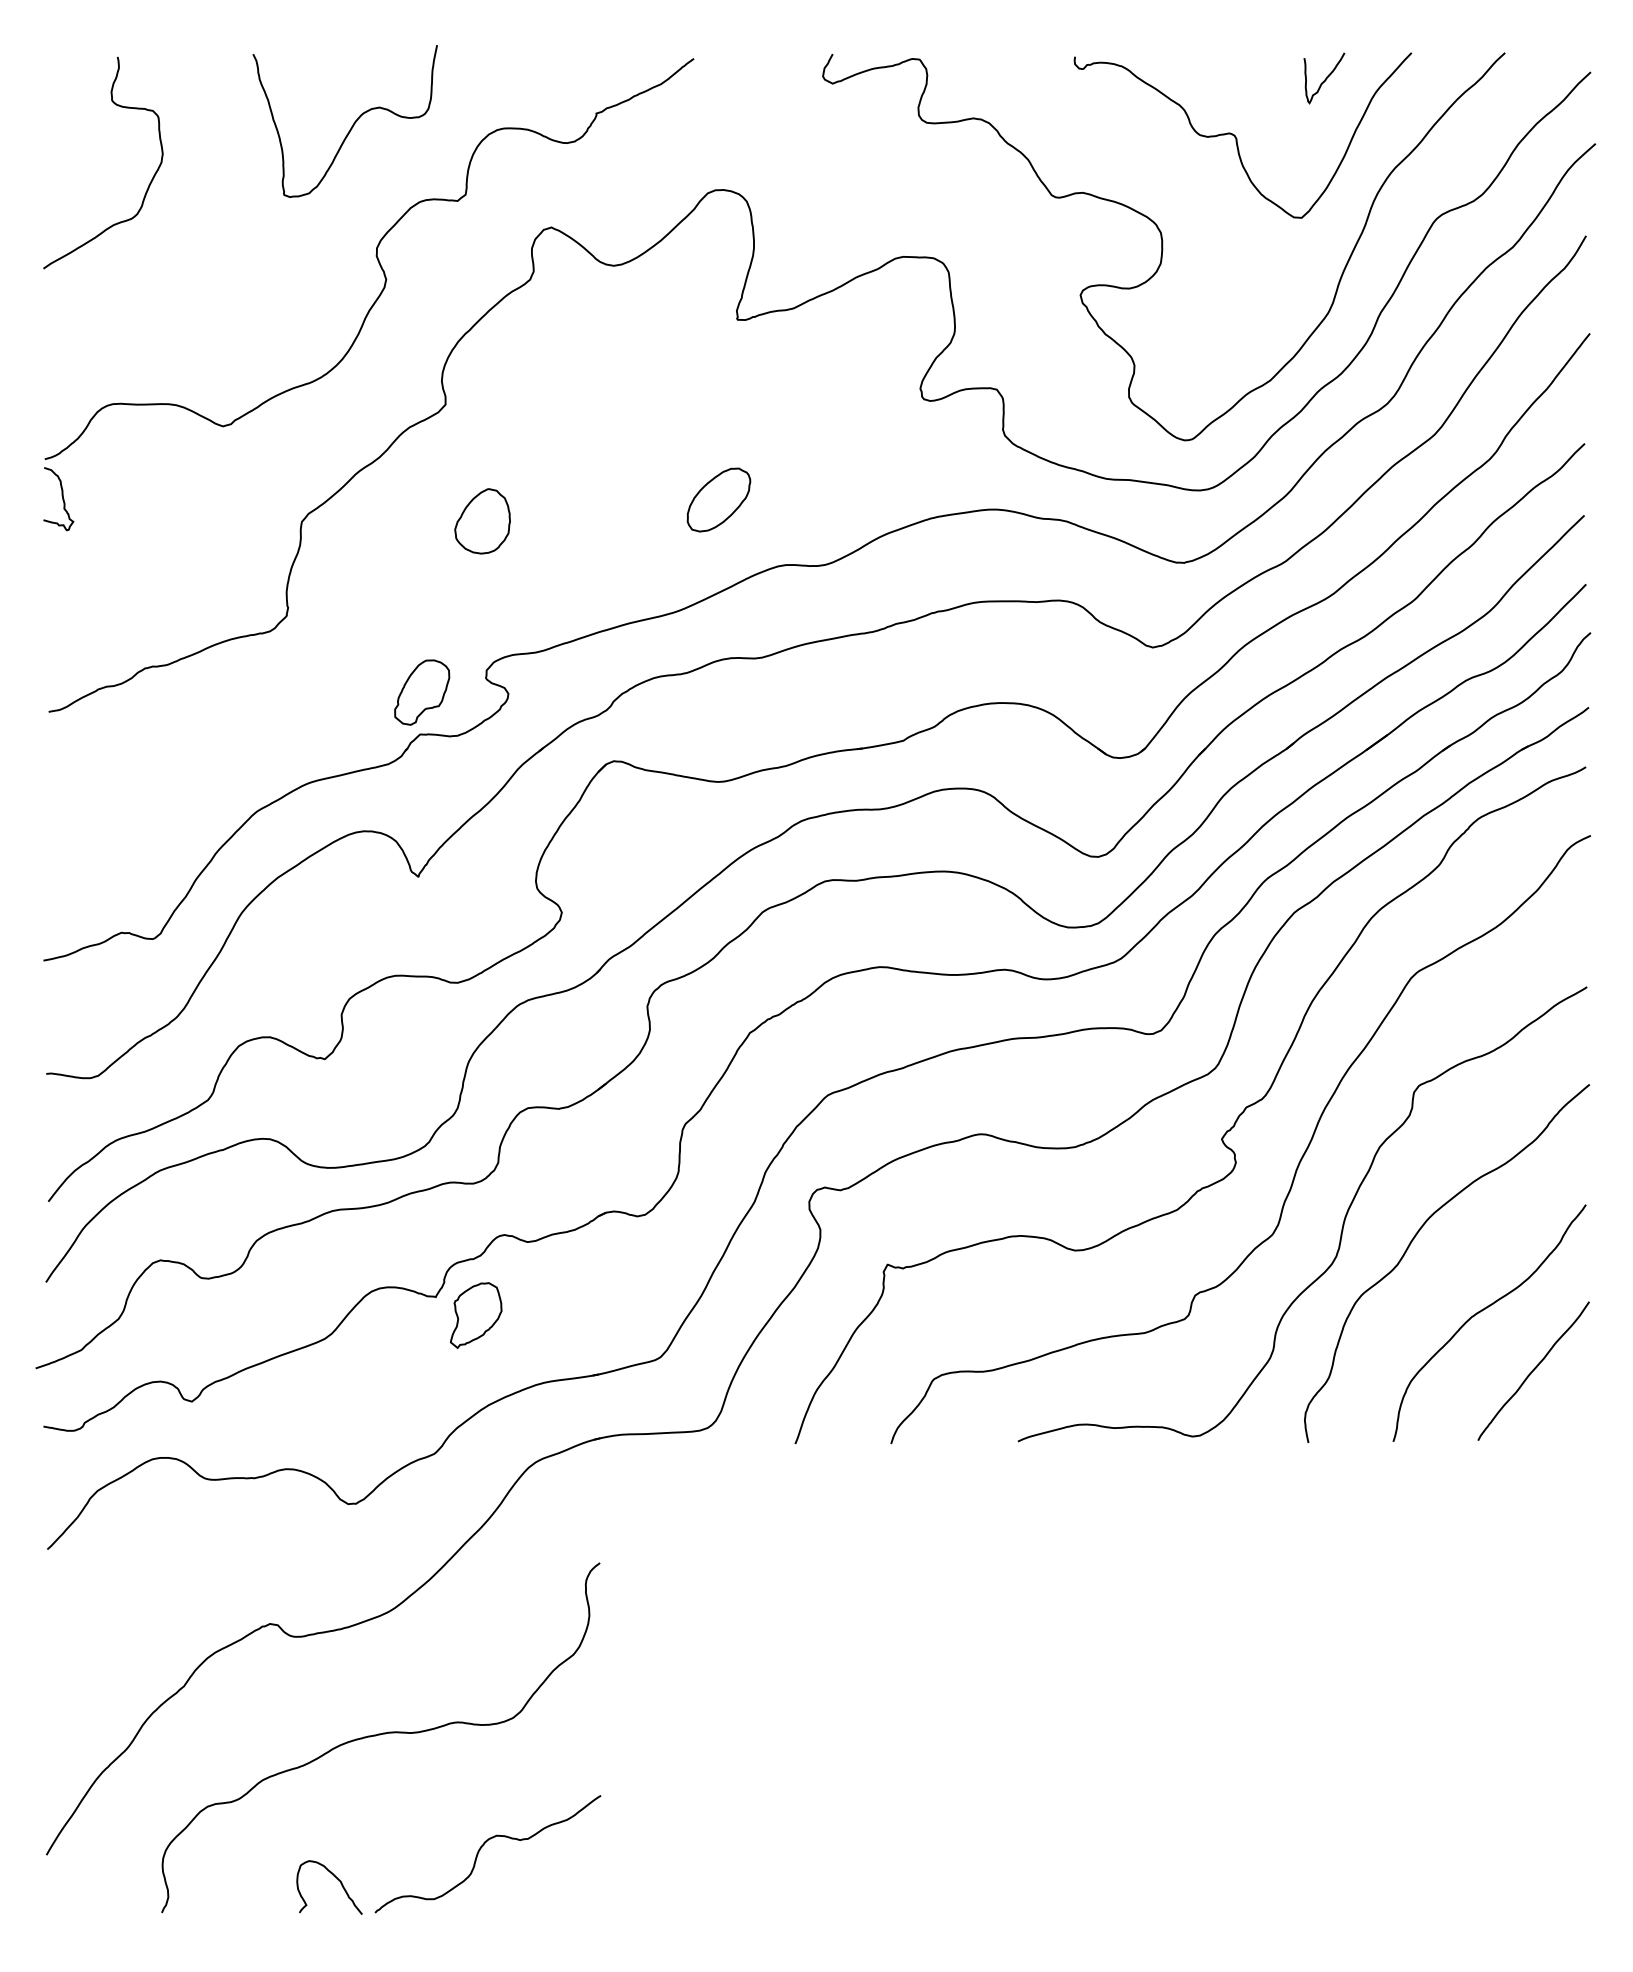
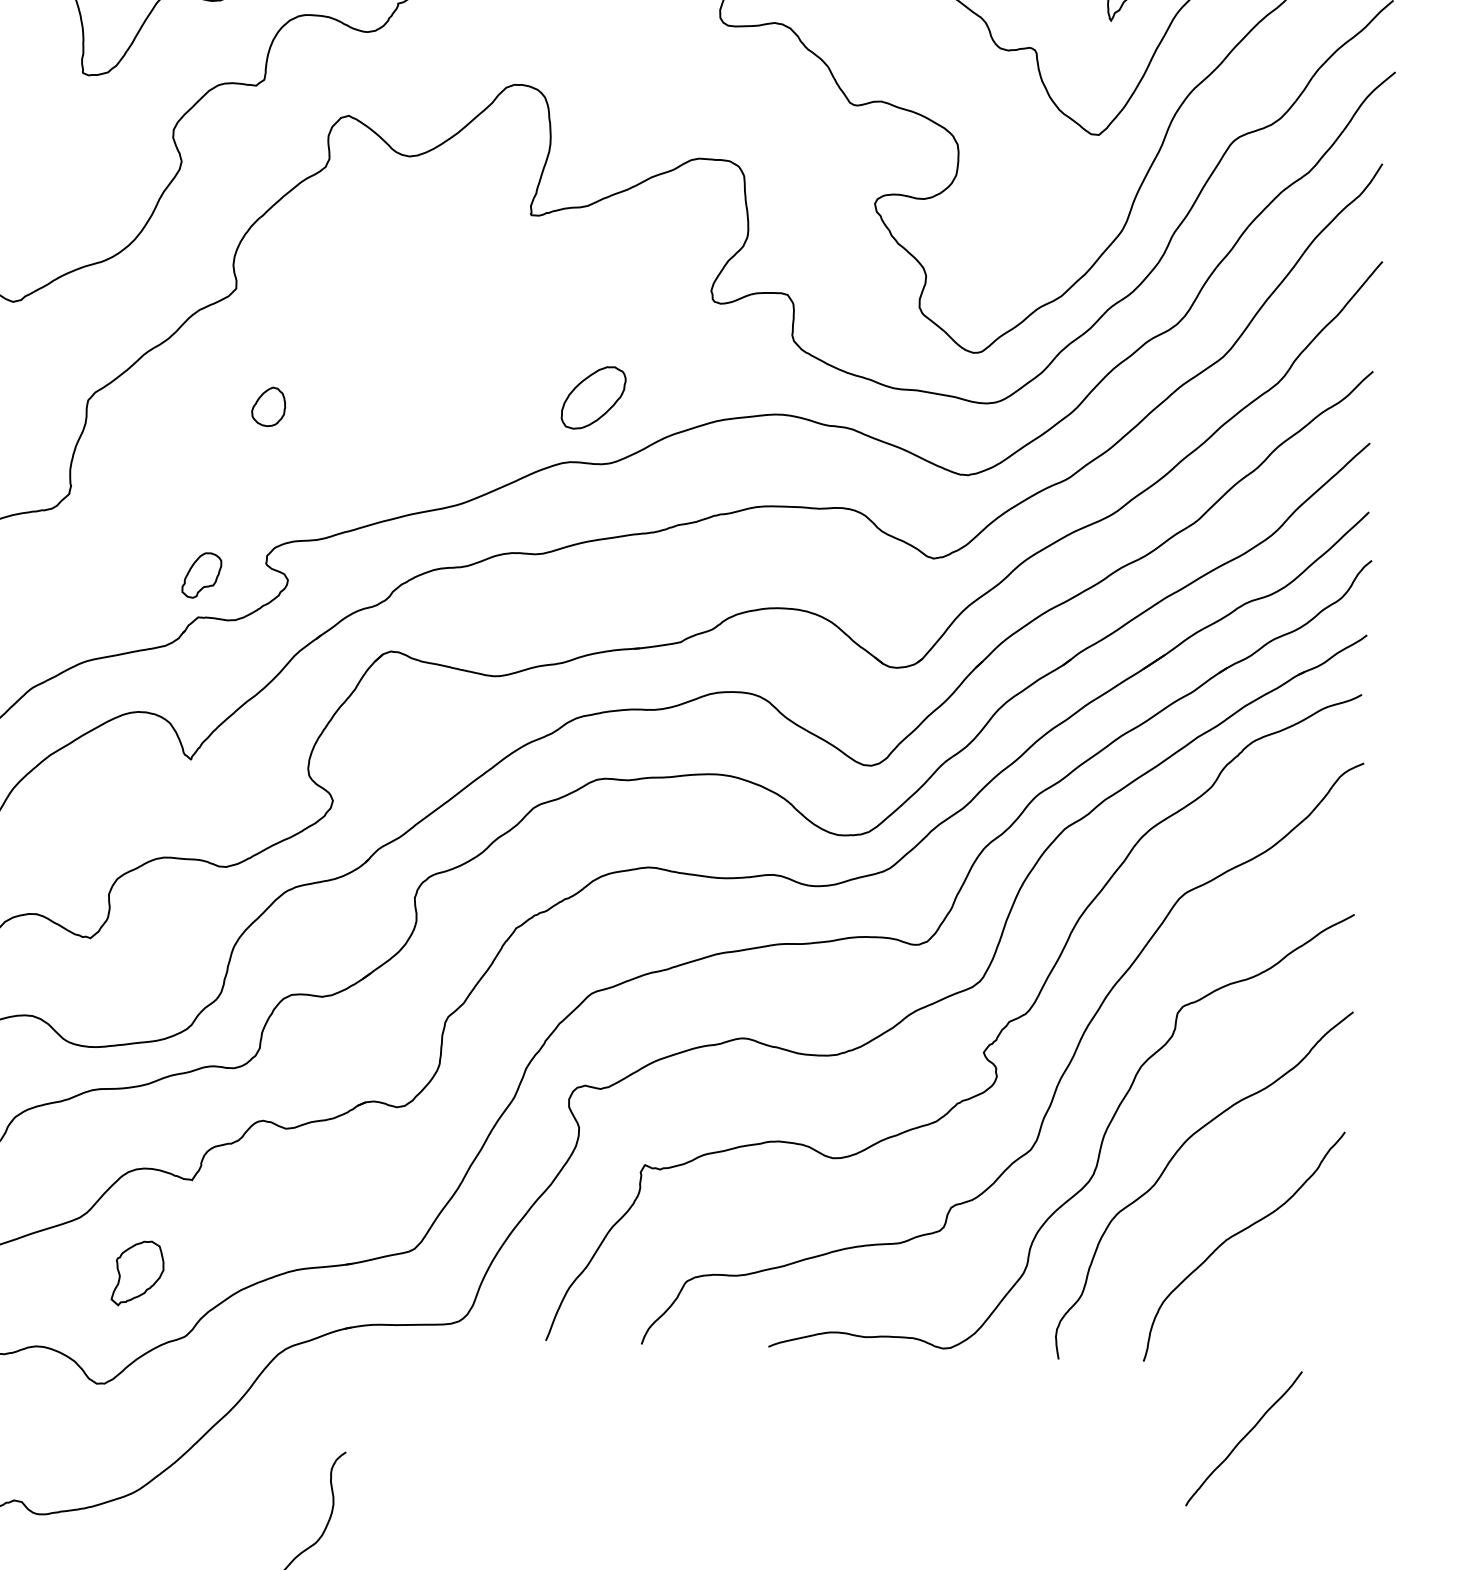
part: (718, 499) -> (593, 397), moved
part: (482, 521) -> (268, 406), size x0.6
part: (422, 692) -> (202, 575), size x0.7
part: (476, 1315) -> (138, 1273), moved
curve: (1533, 1370) -> (1243, 1438), moved

